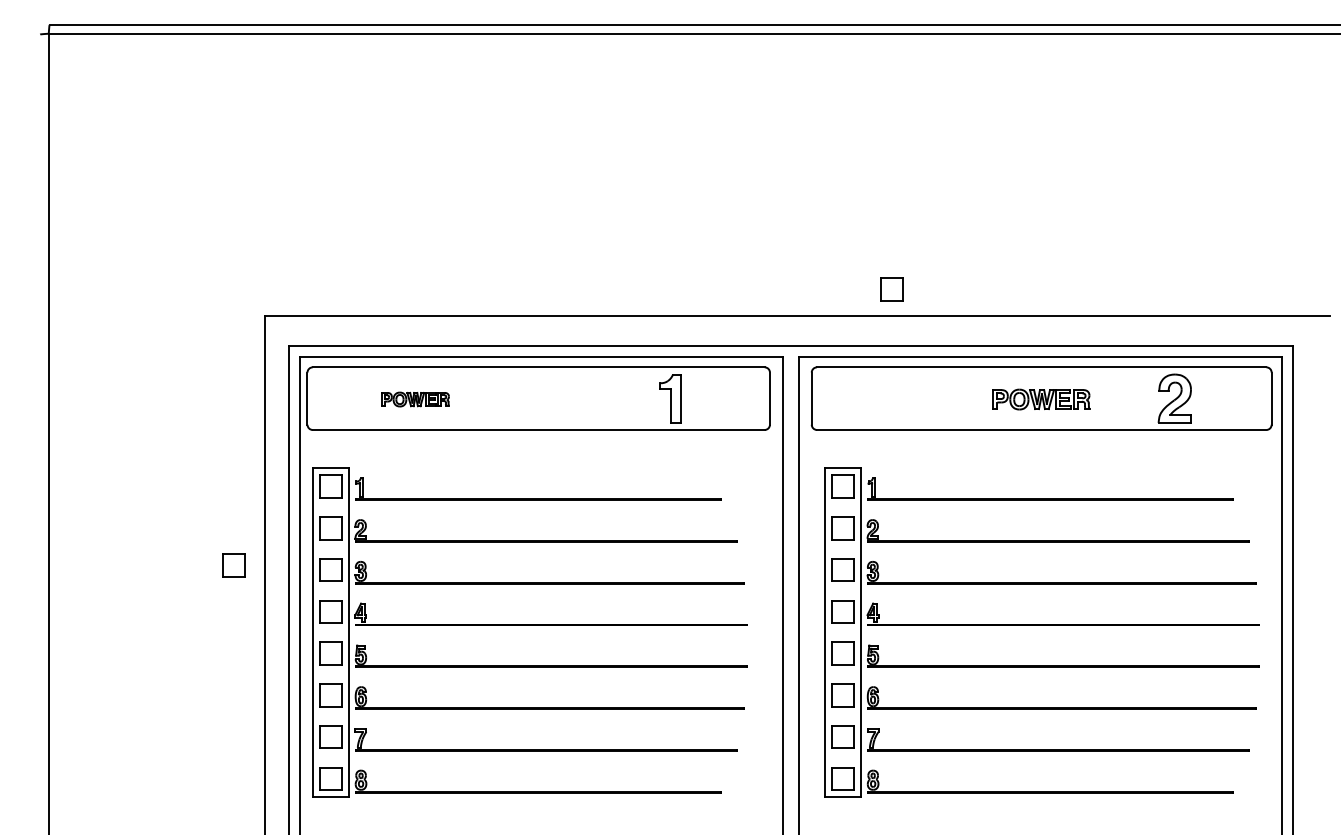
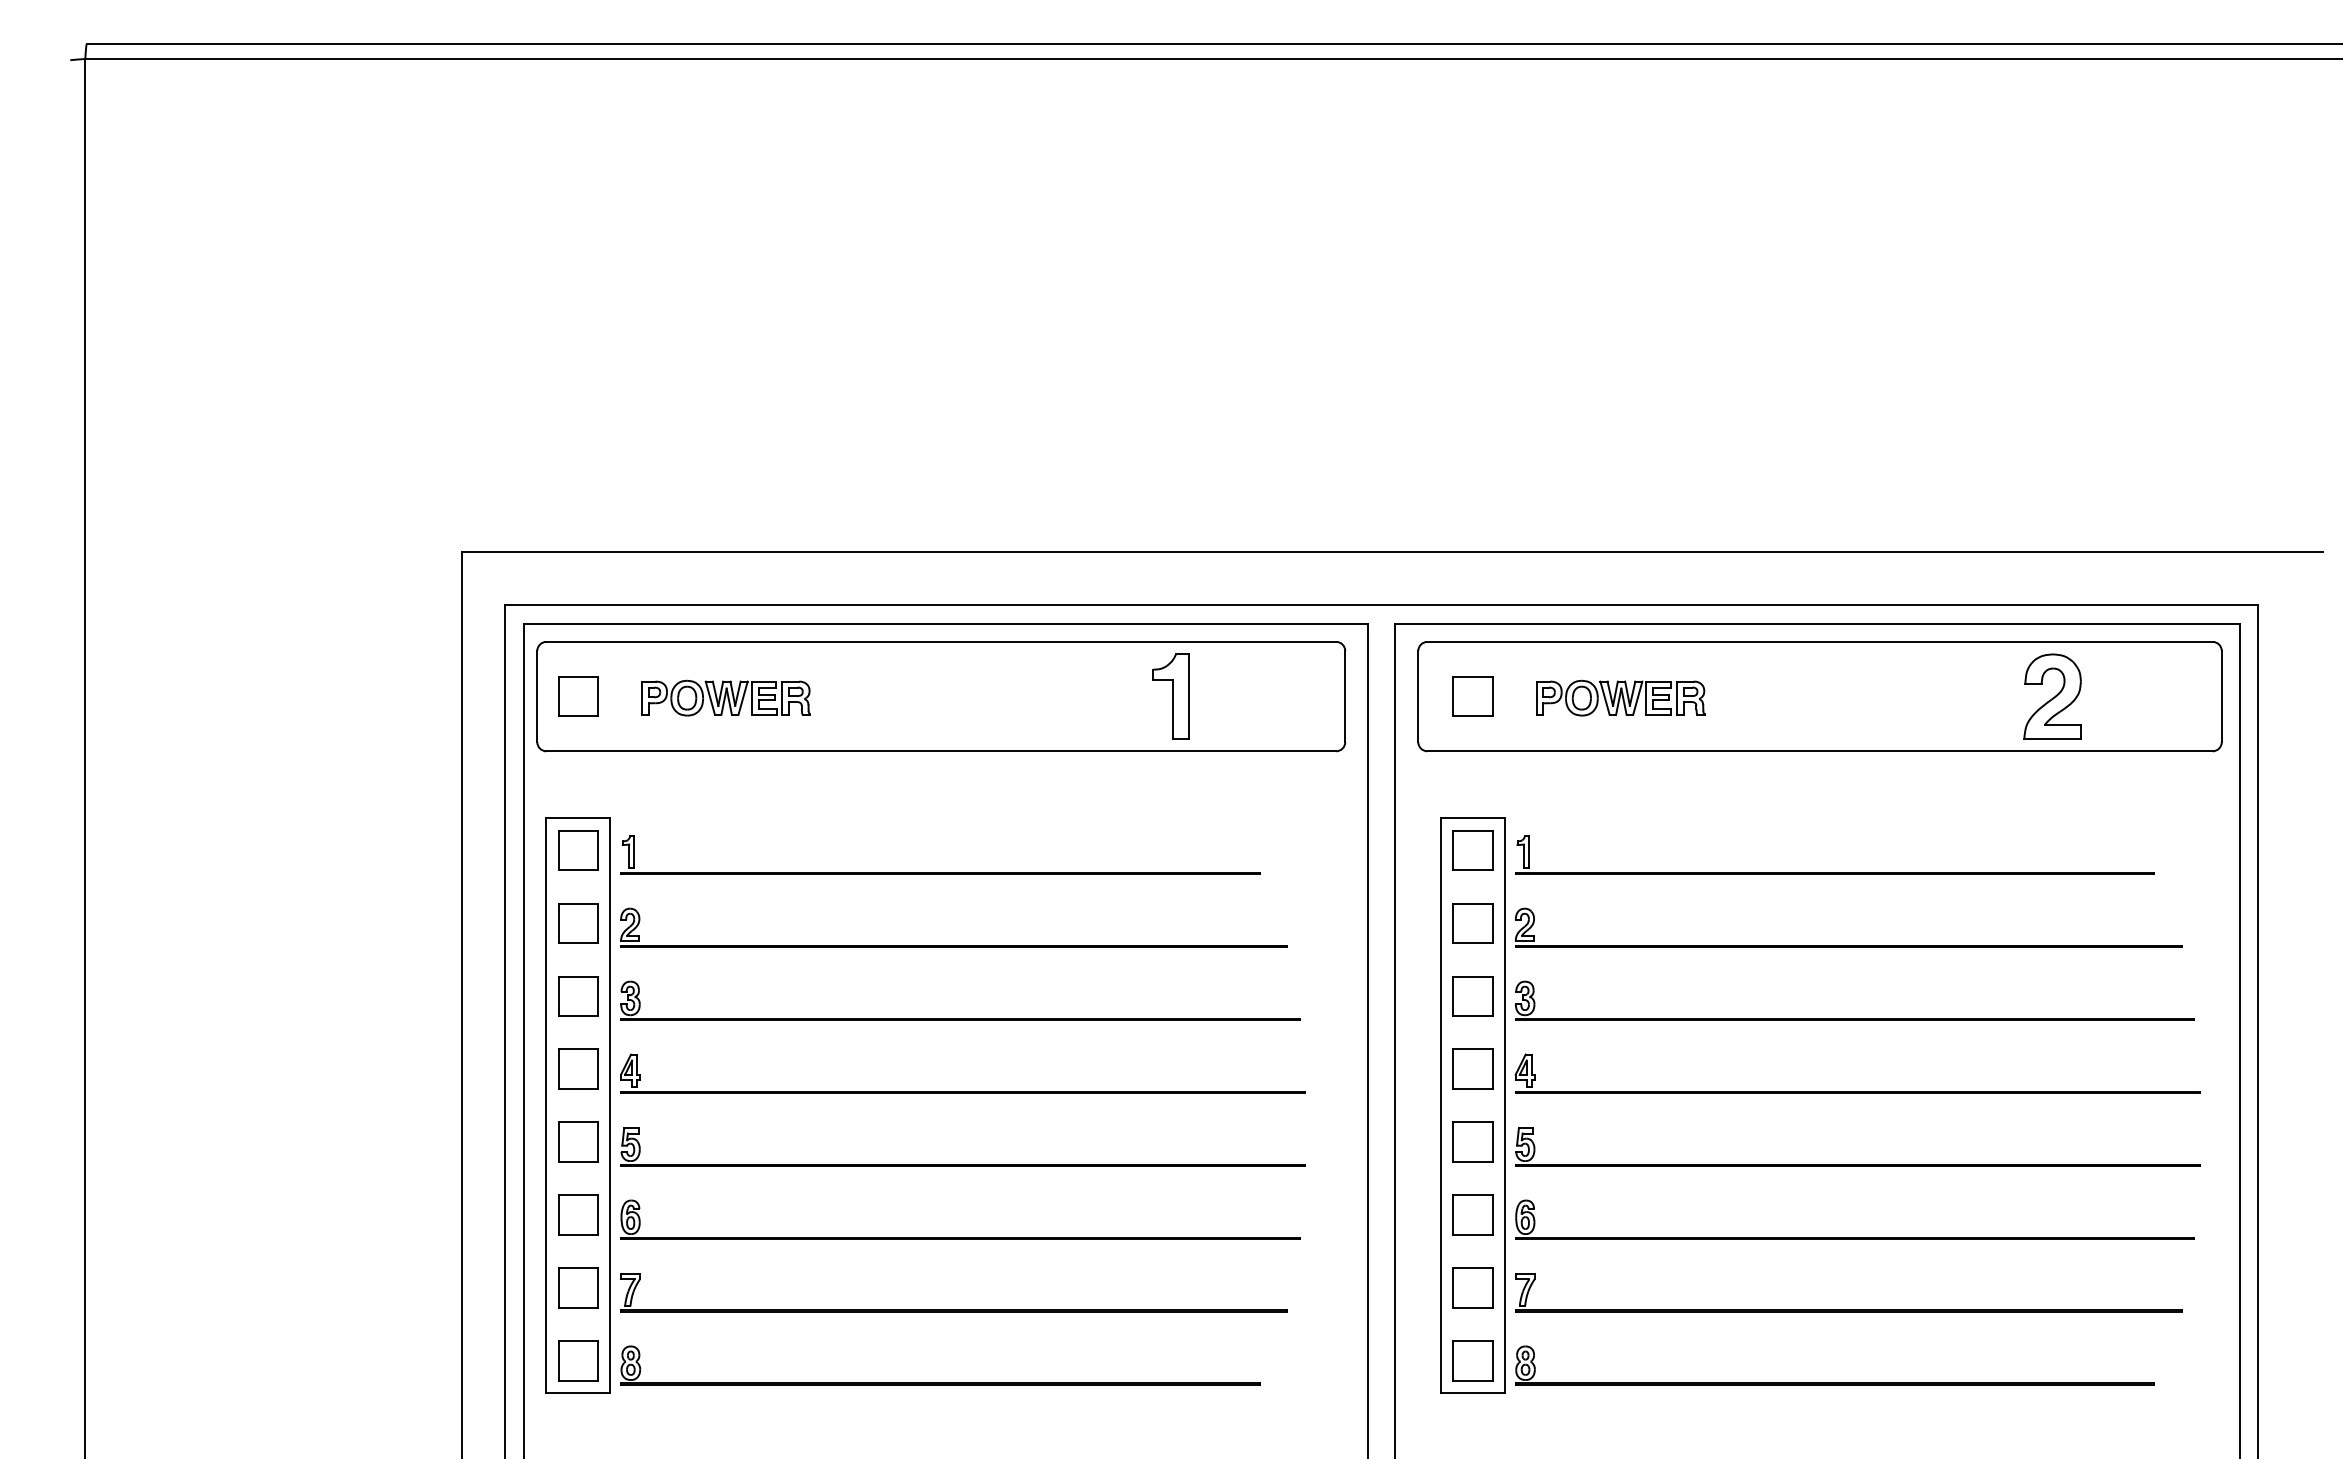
part: (891, 289) -> (1472, 696), moved
part: (415, 399) -> (725, 698), size x1.43
part: (1041, 399) -> (1620, 698), moved
part: (233, 565) -> (577, 696), moved

